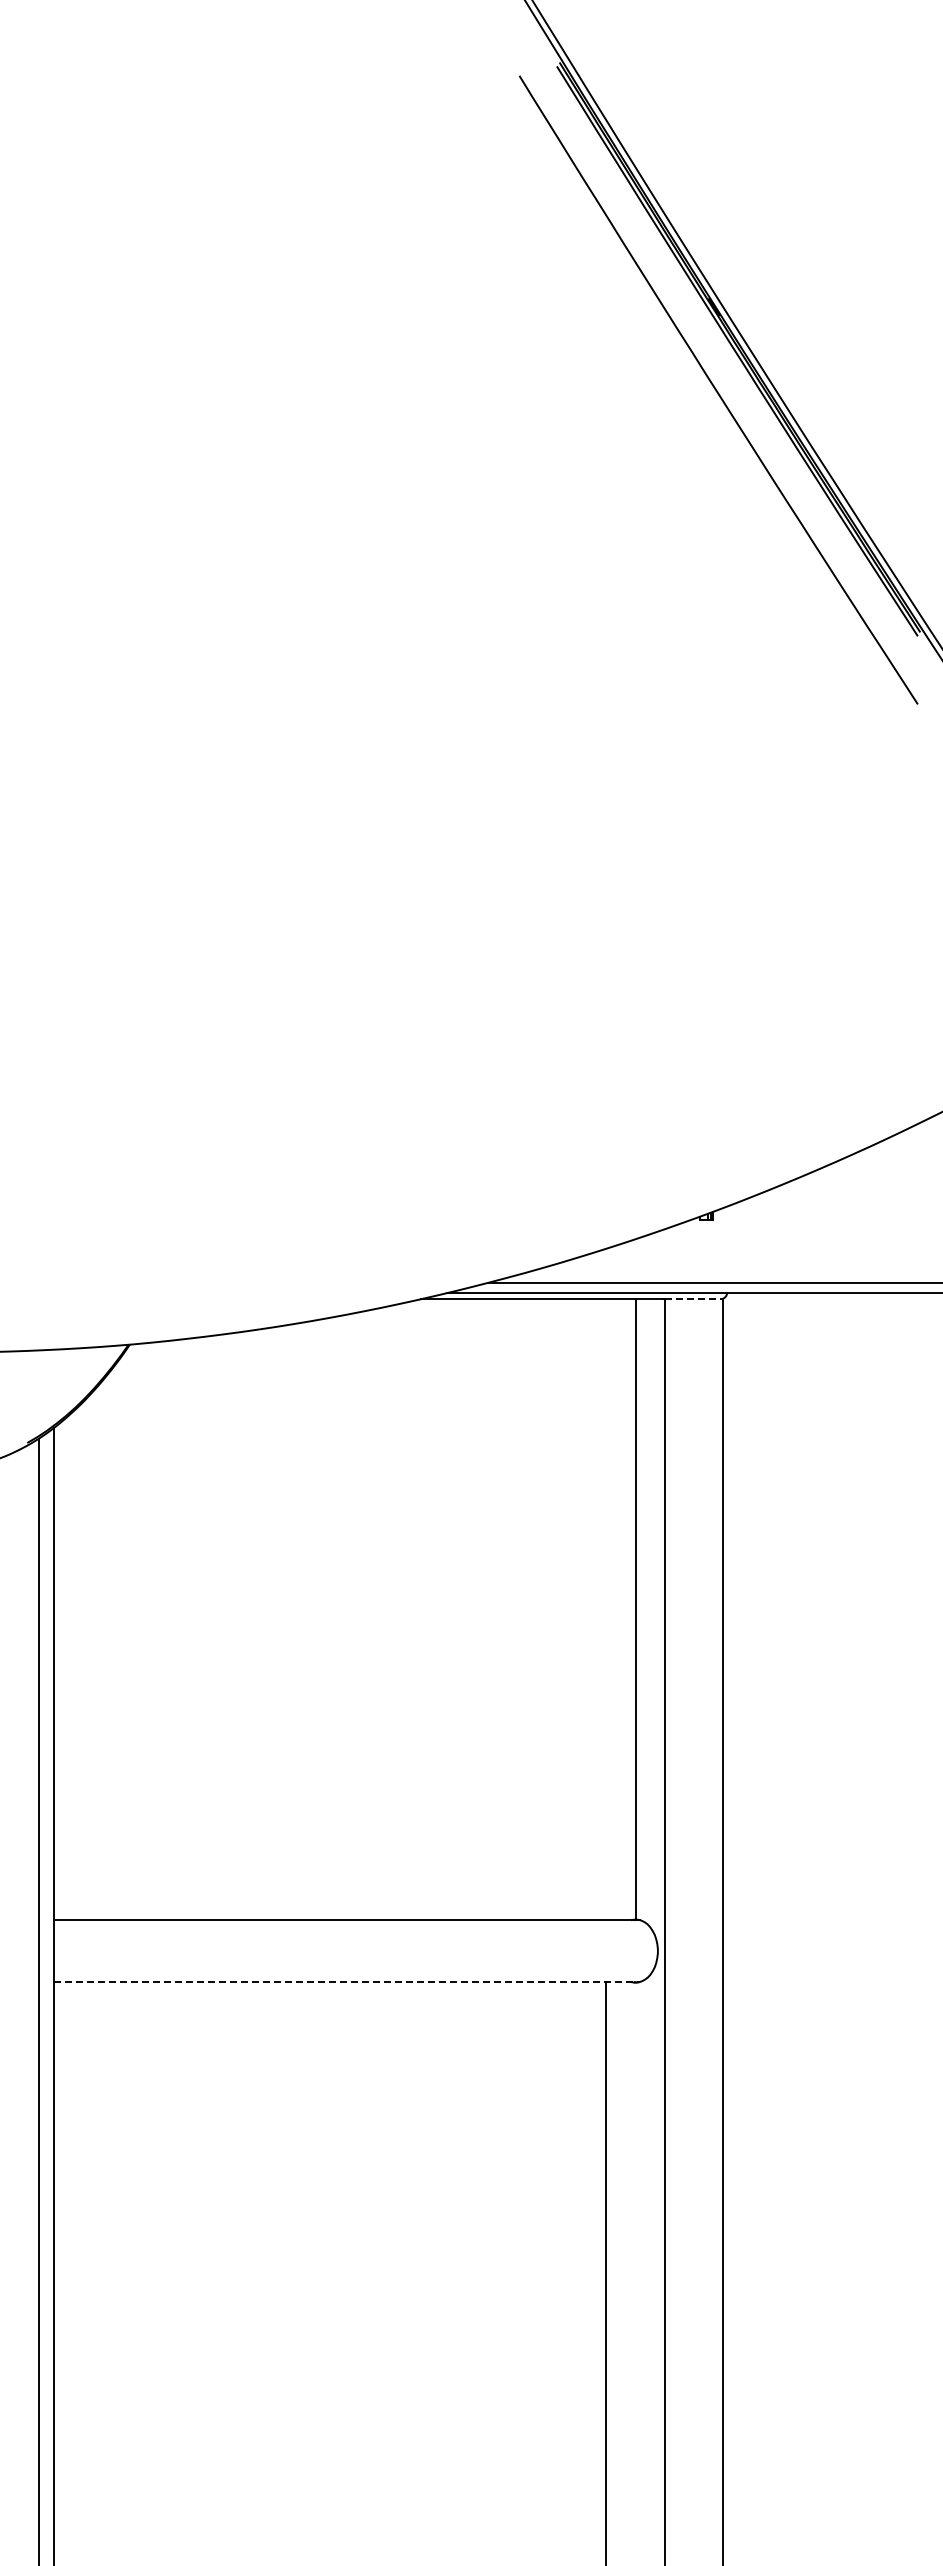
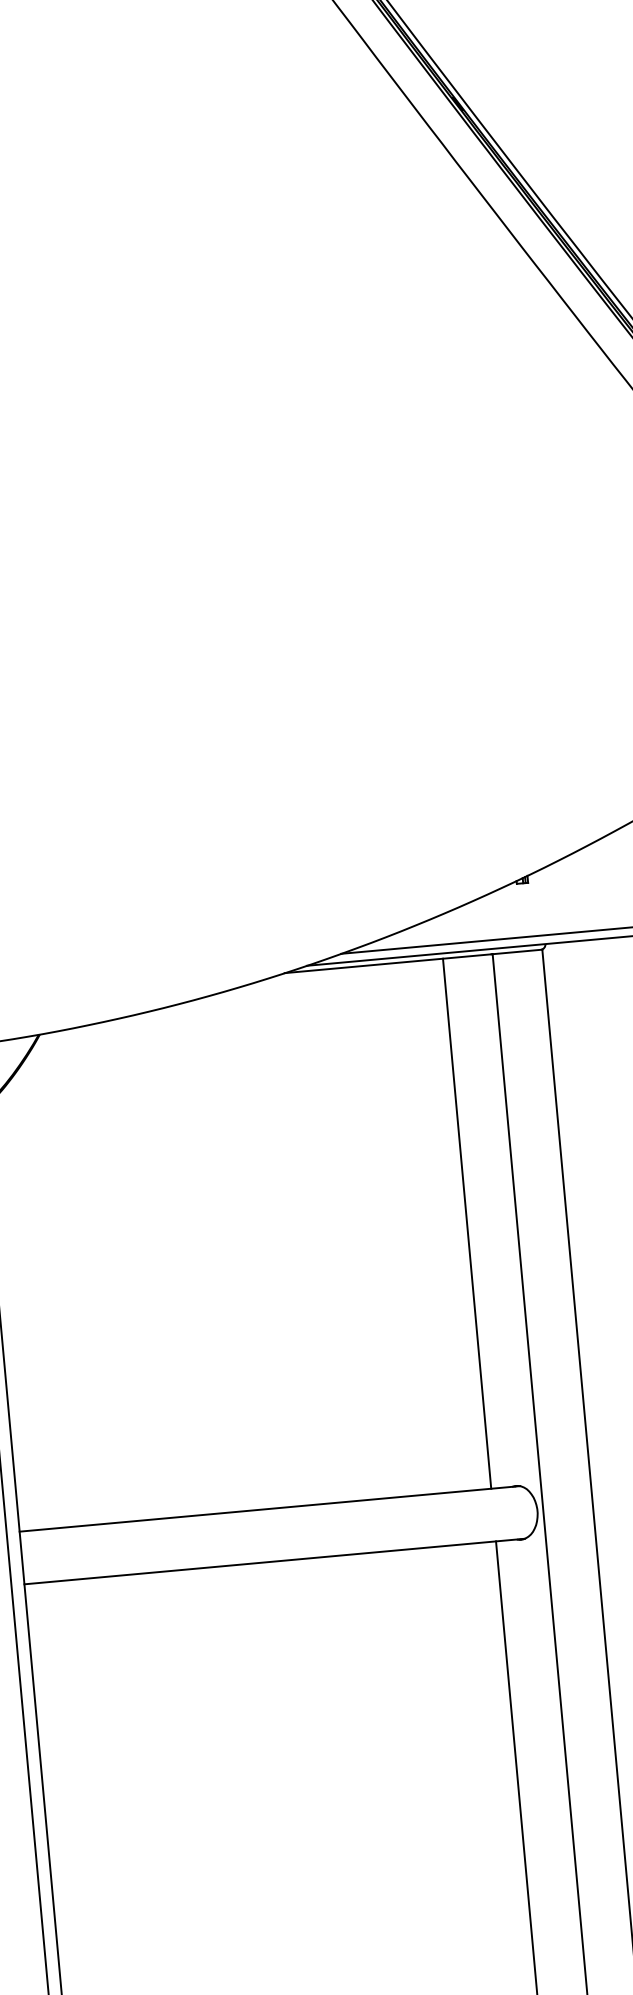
line: (694, 1299) -> (518, 952), dashed -> solid
line: (636, 1609) -> (467, 1223), moved
line: (347, 1981) -> (275, 1561), dashed -> solid

